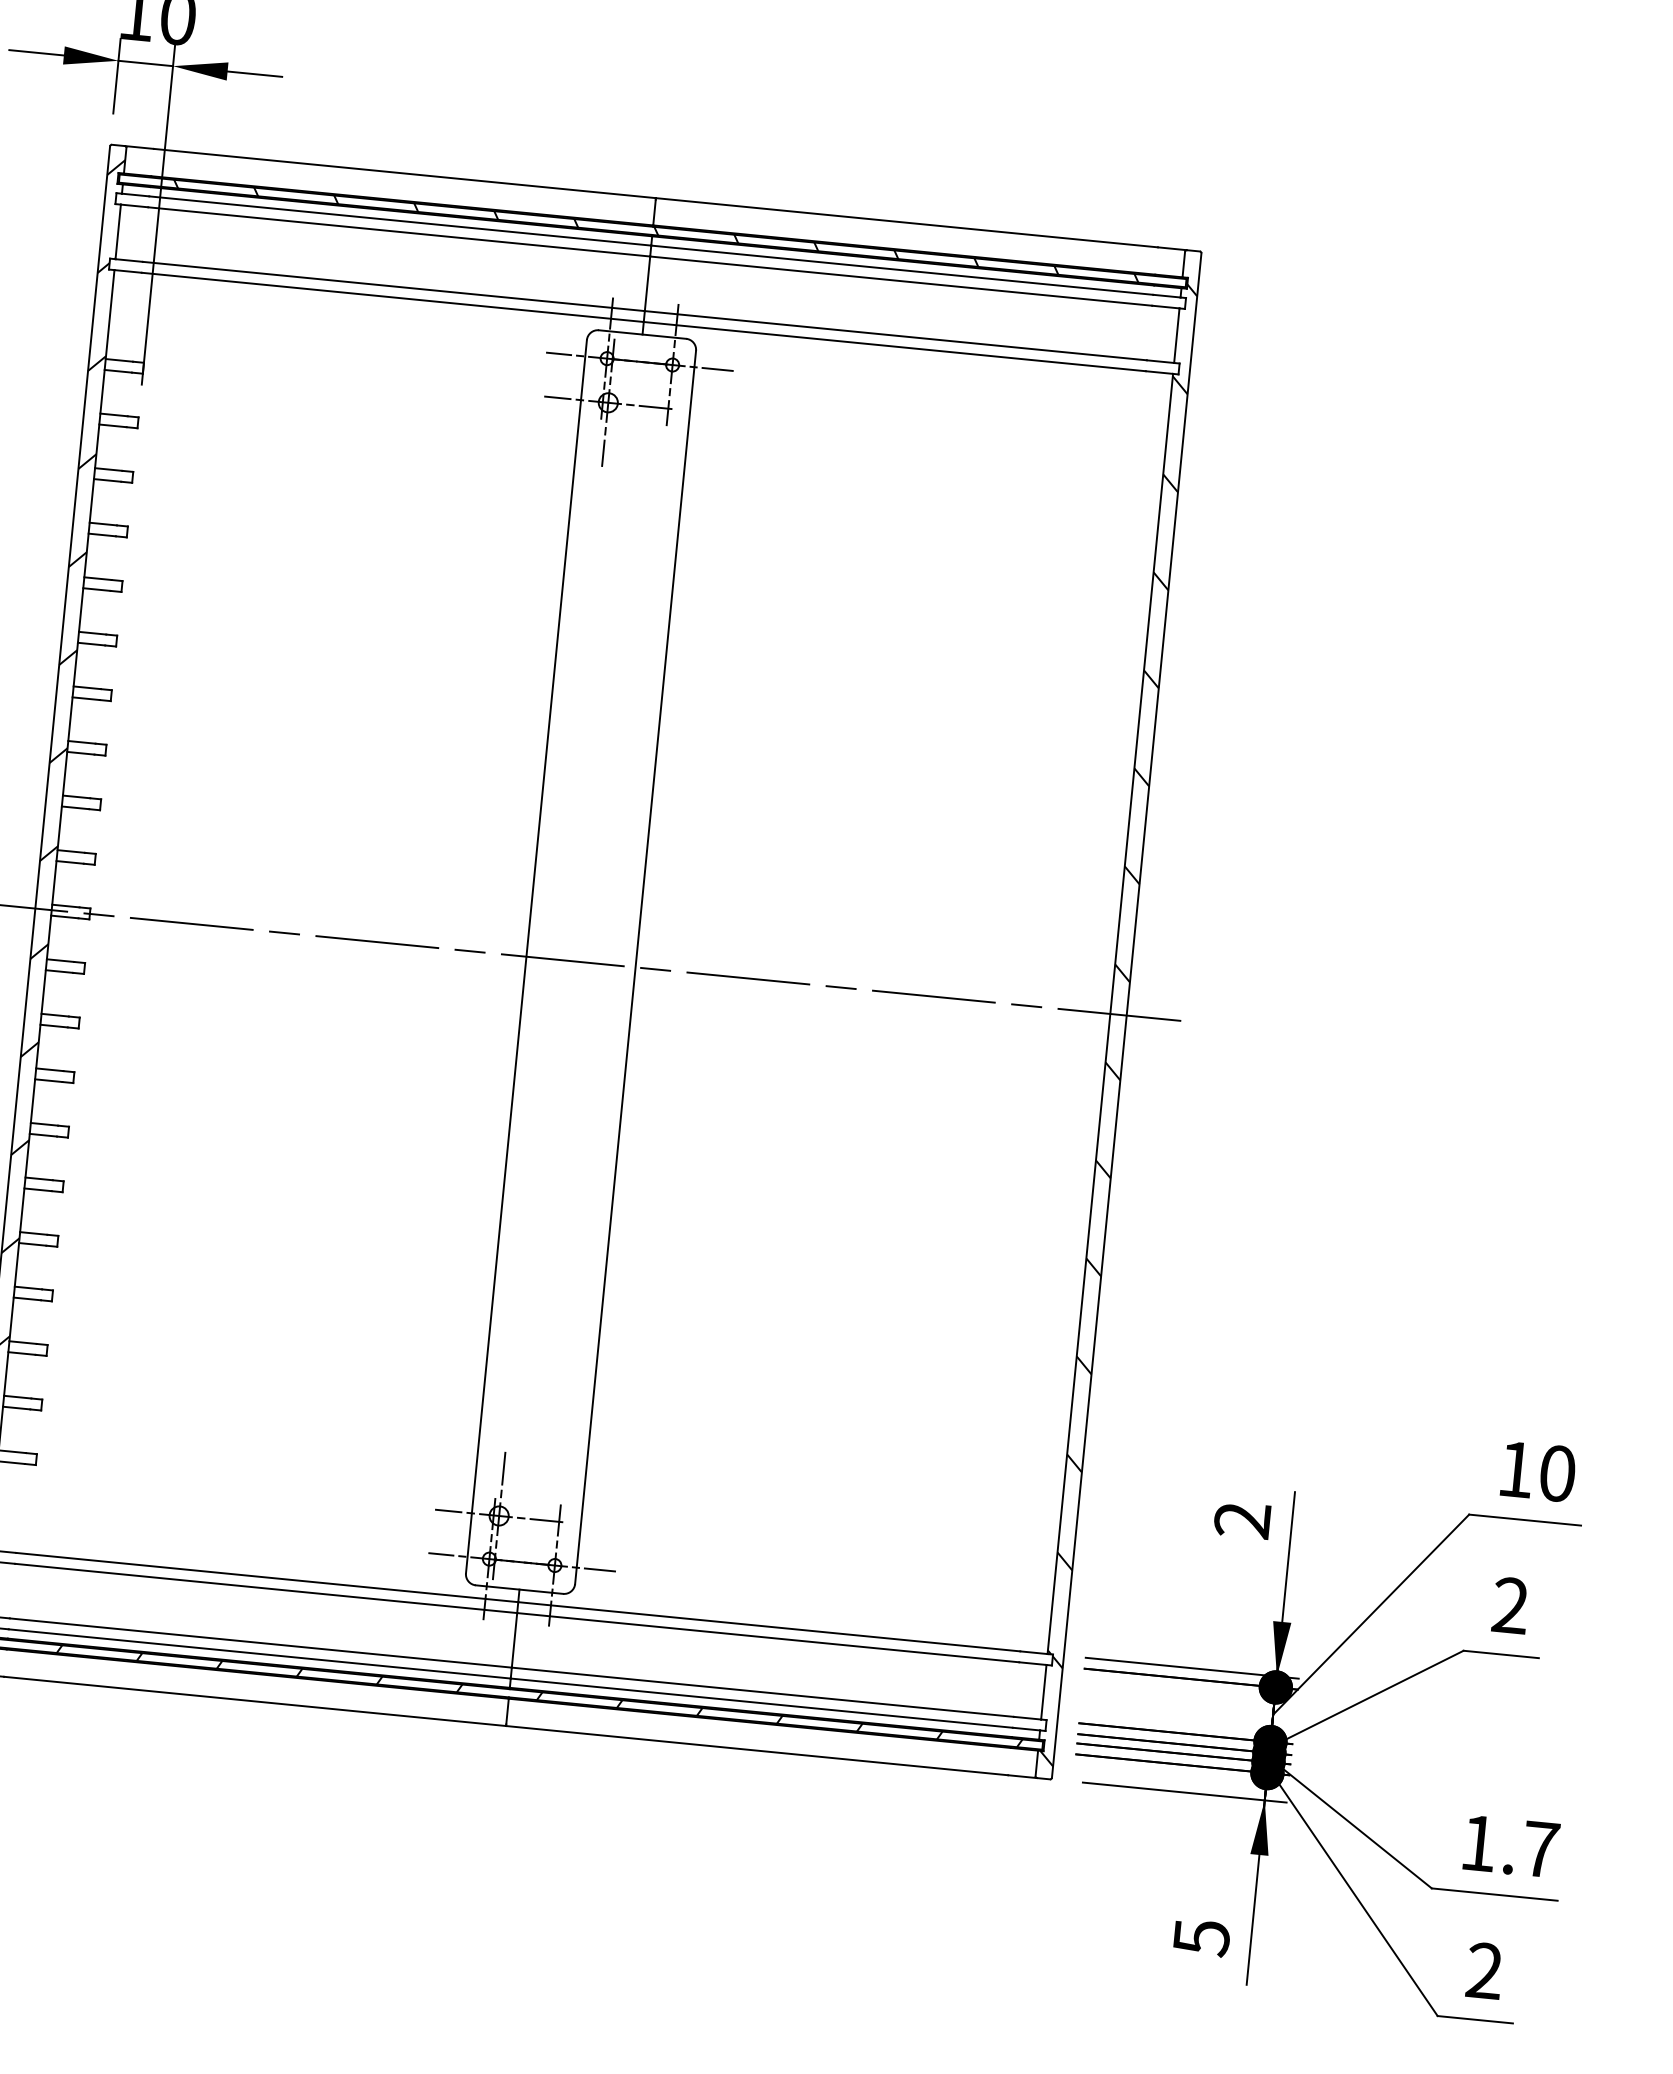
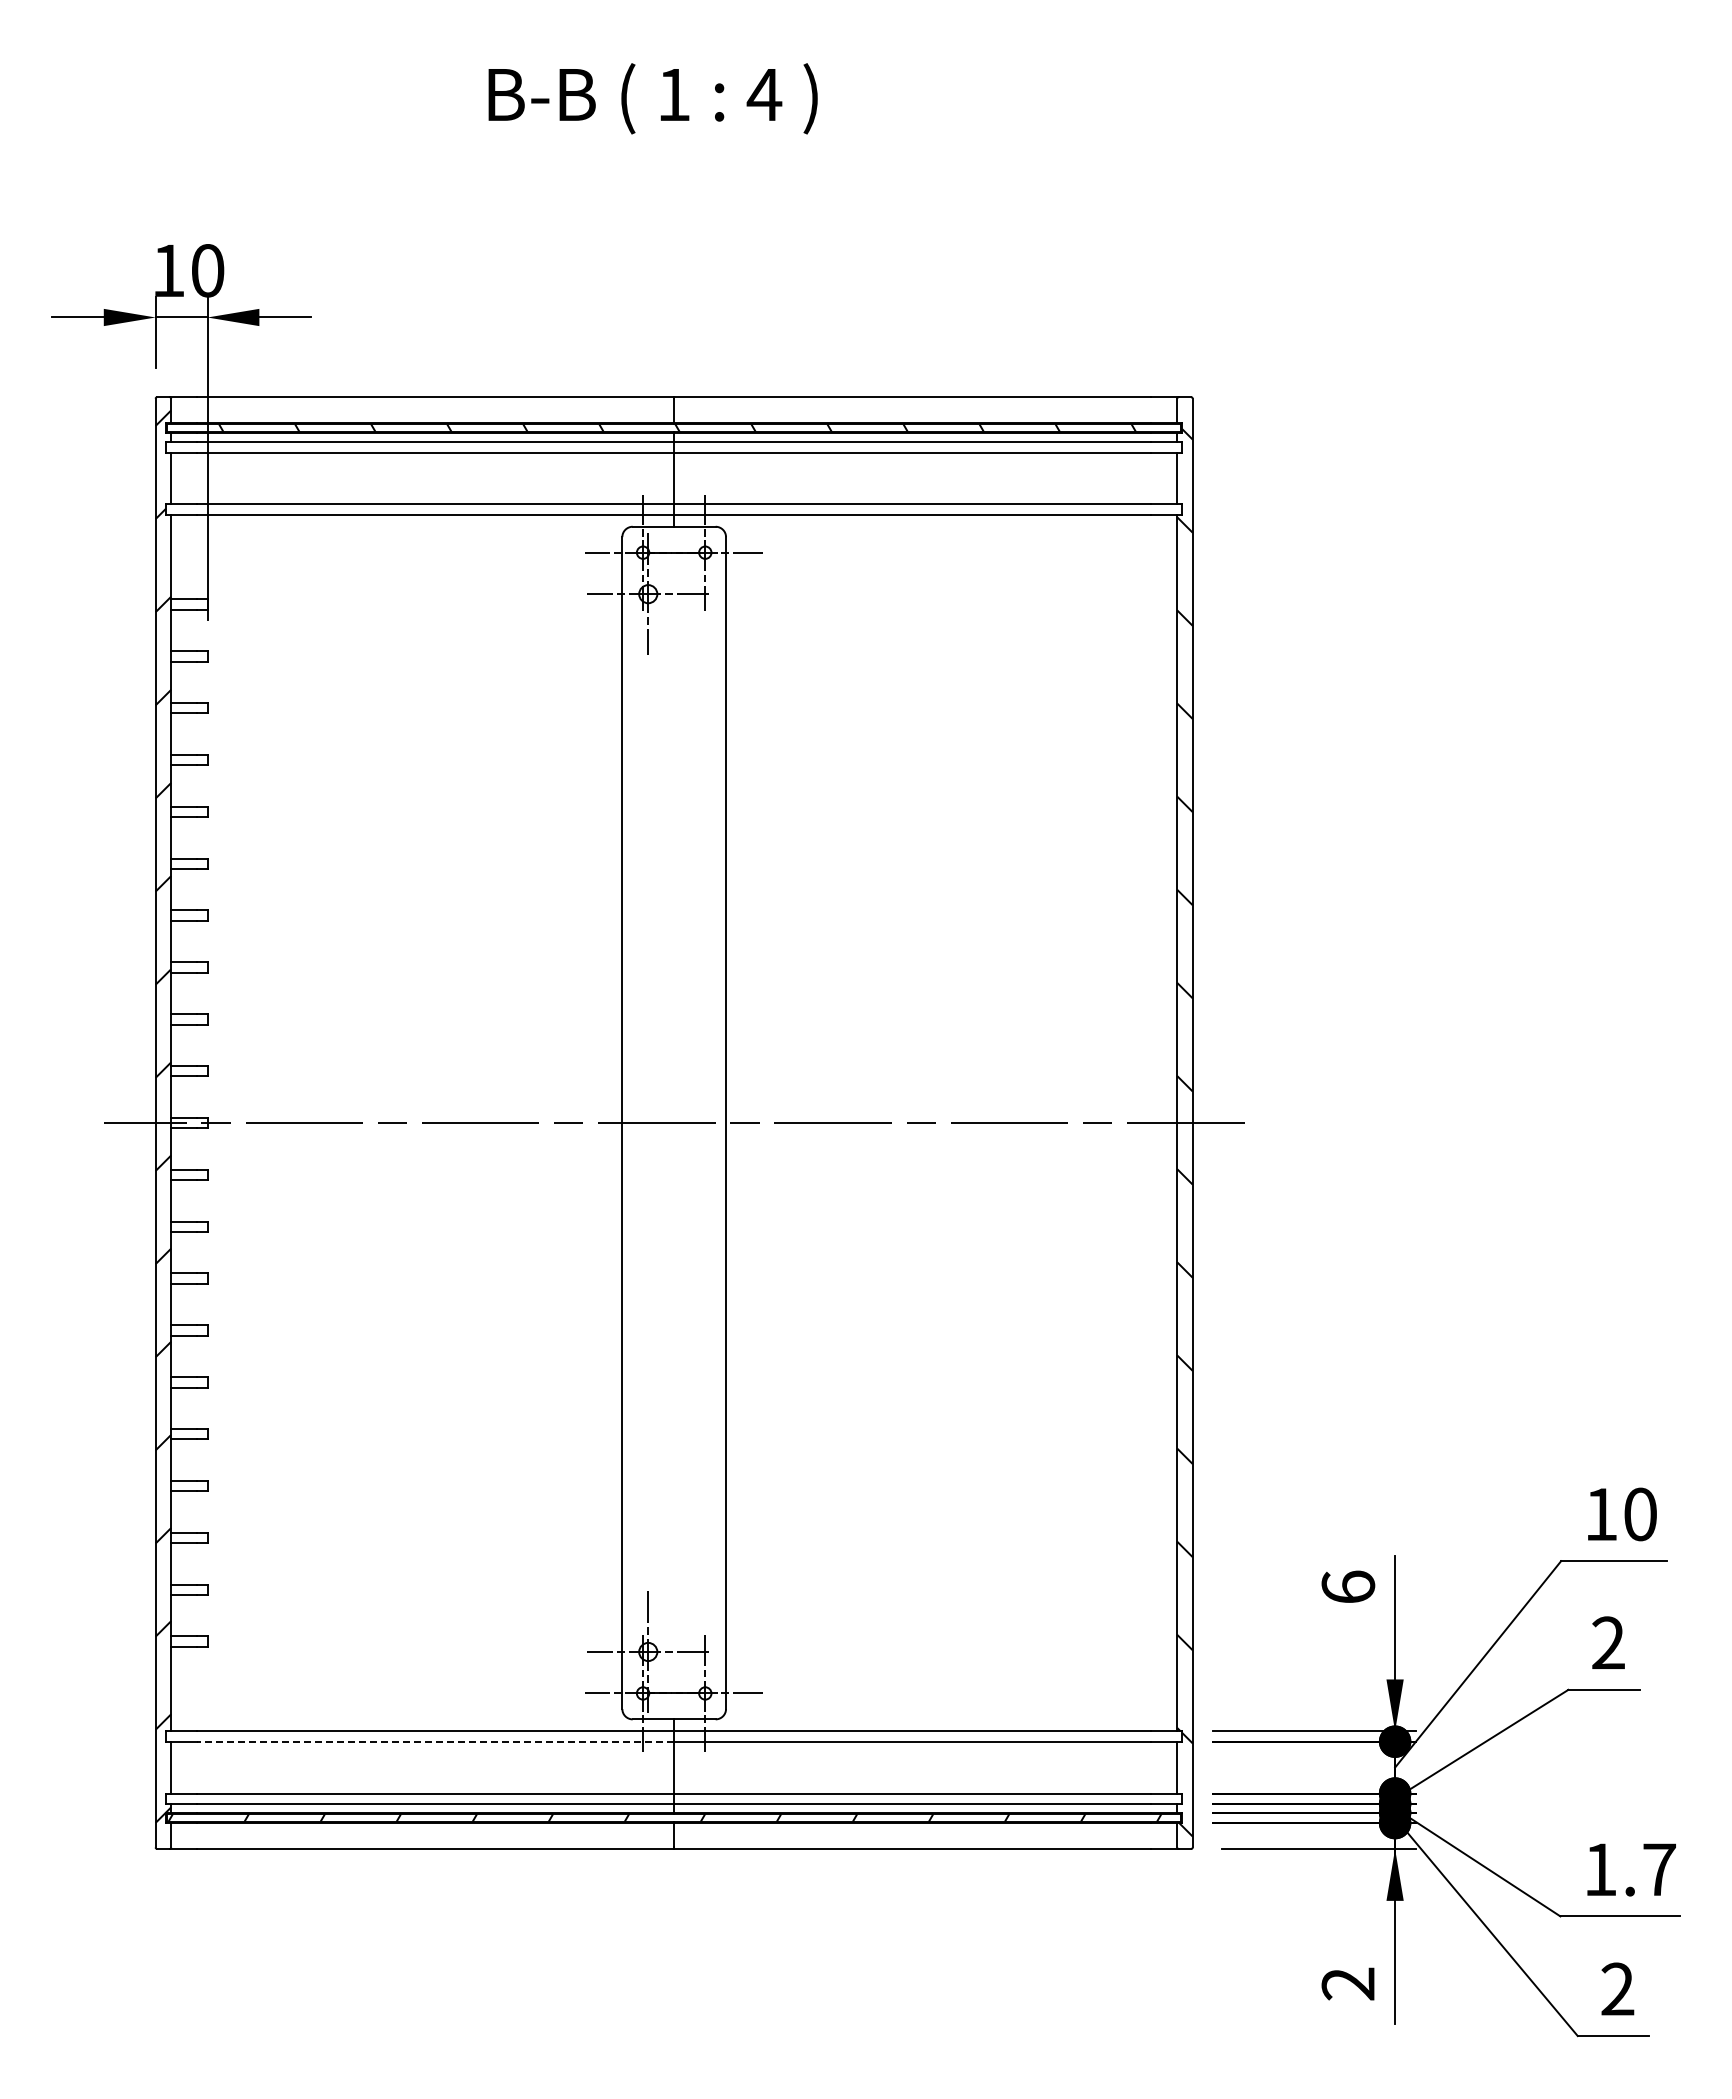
text: (1242, 1519) -> (1348, 1586), 2 -> 6
line: (266, 1588) -> (435, 1741), solid -> dashed
text: (1201, 1938) -> (1348, 1984), 5 -> 2

